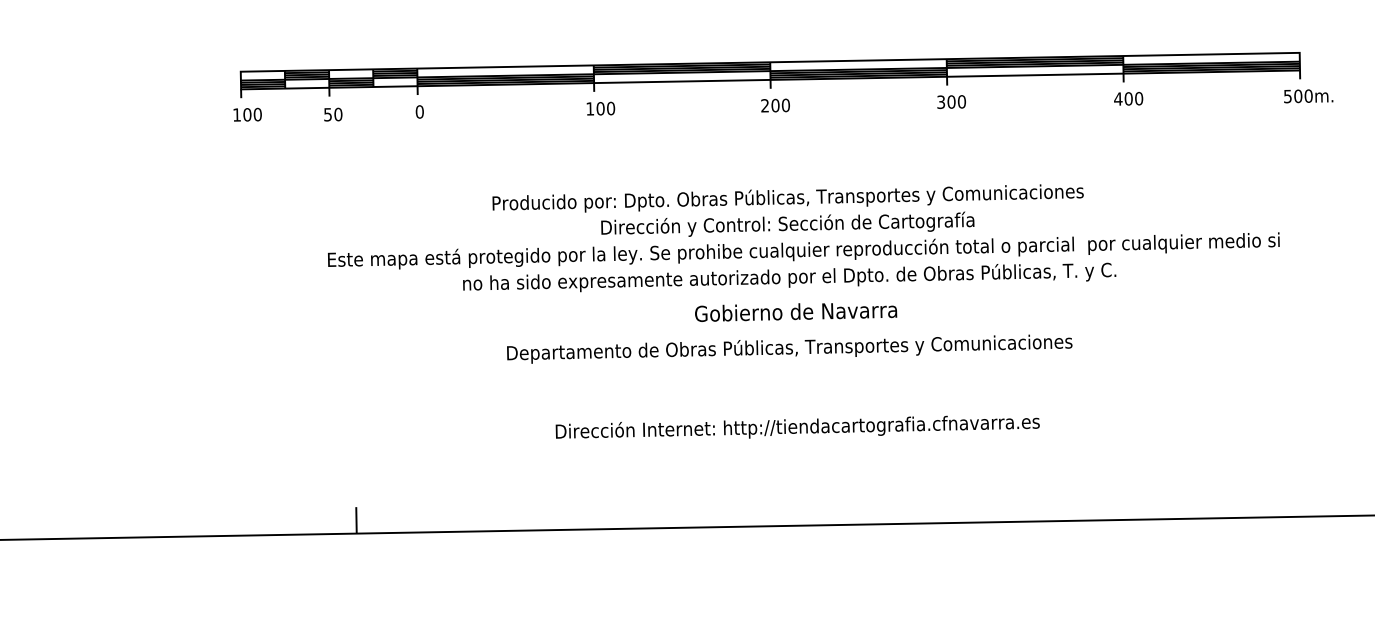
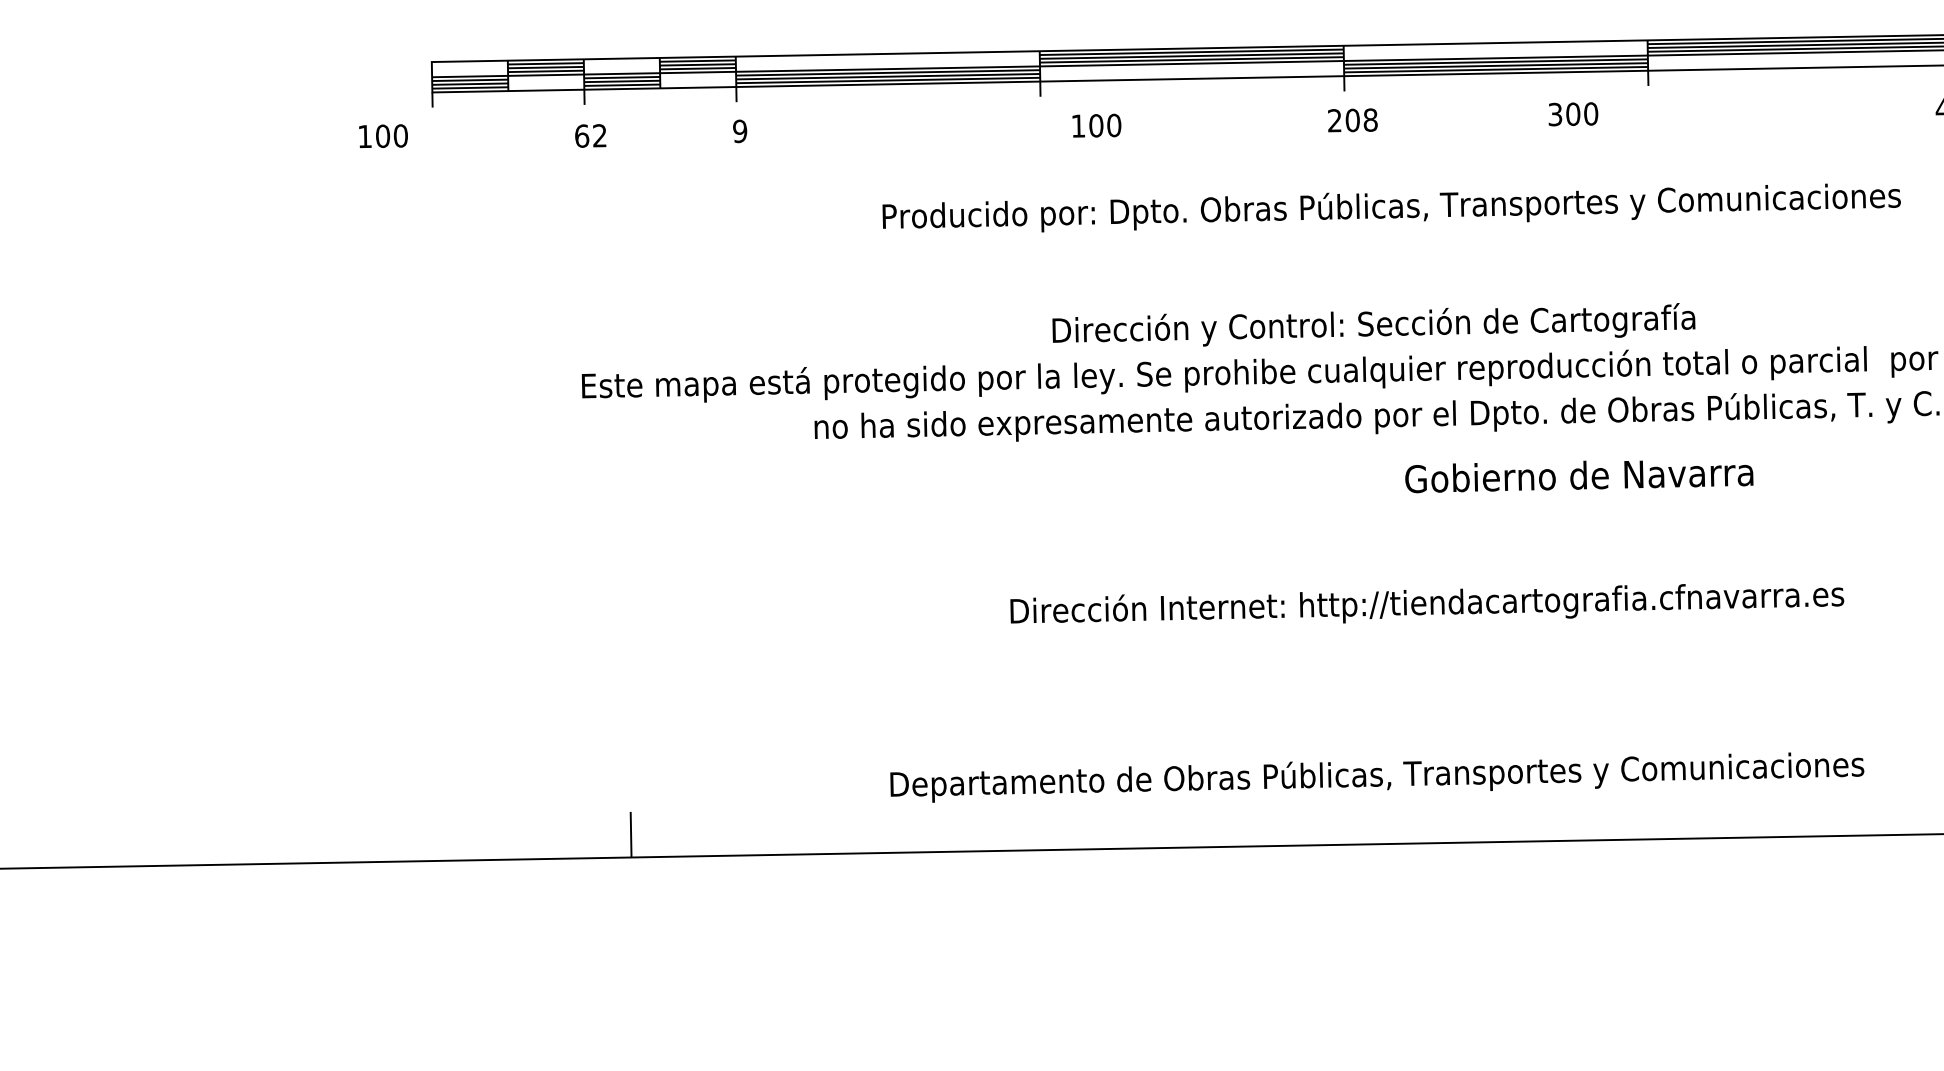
text: (951, 101) -> (1573, 113), moved
text: (785, 105) -> (1369, 120), 200 -> 208
text: (600, 108) -> (1096, 125), moved
text: (419, 111) -> (739, 130), 0 -> 9
text: (247, 114) -> (383, 135), moved
text: (333, 114) -> (591, 135), 50 -> 62
text: (787, 198) -> (1390, 208), moved
text: (796, 312) -> (1580, 476), moved
text: (789, 348) -> (1376, 776), moved
text: (797, 426) -> (1426, 602), moved

